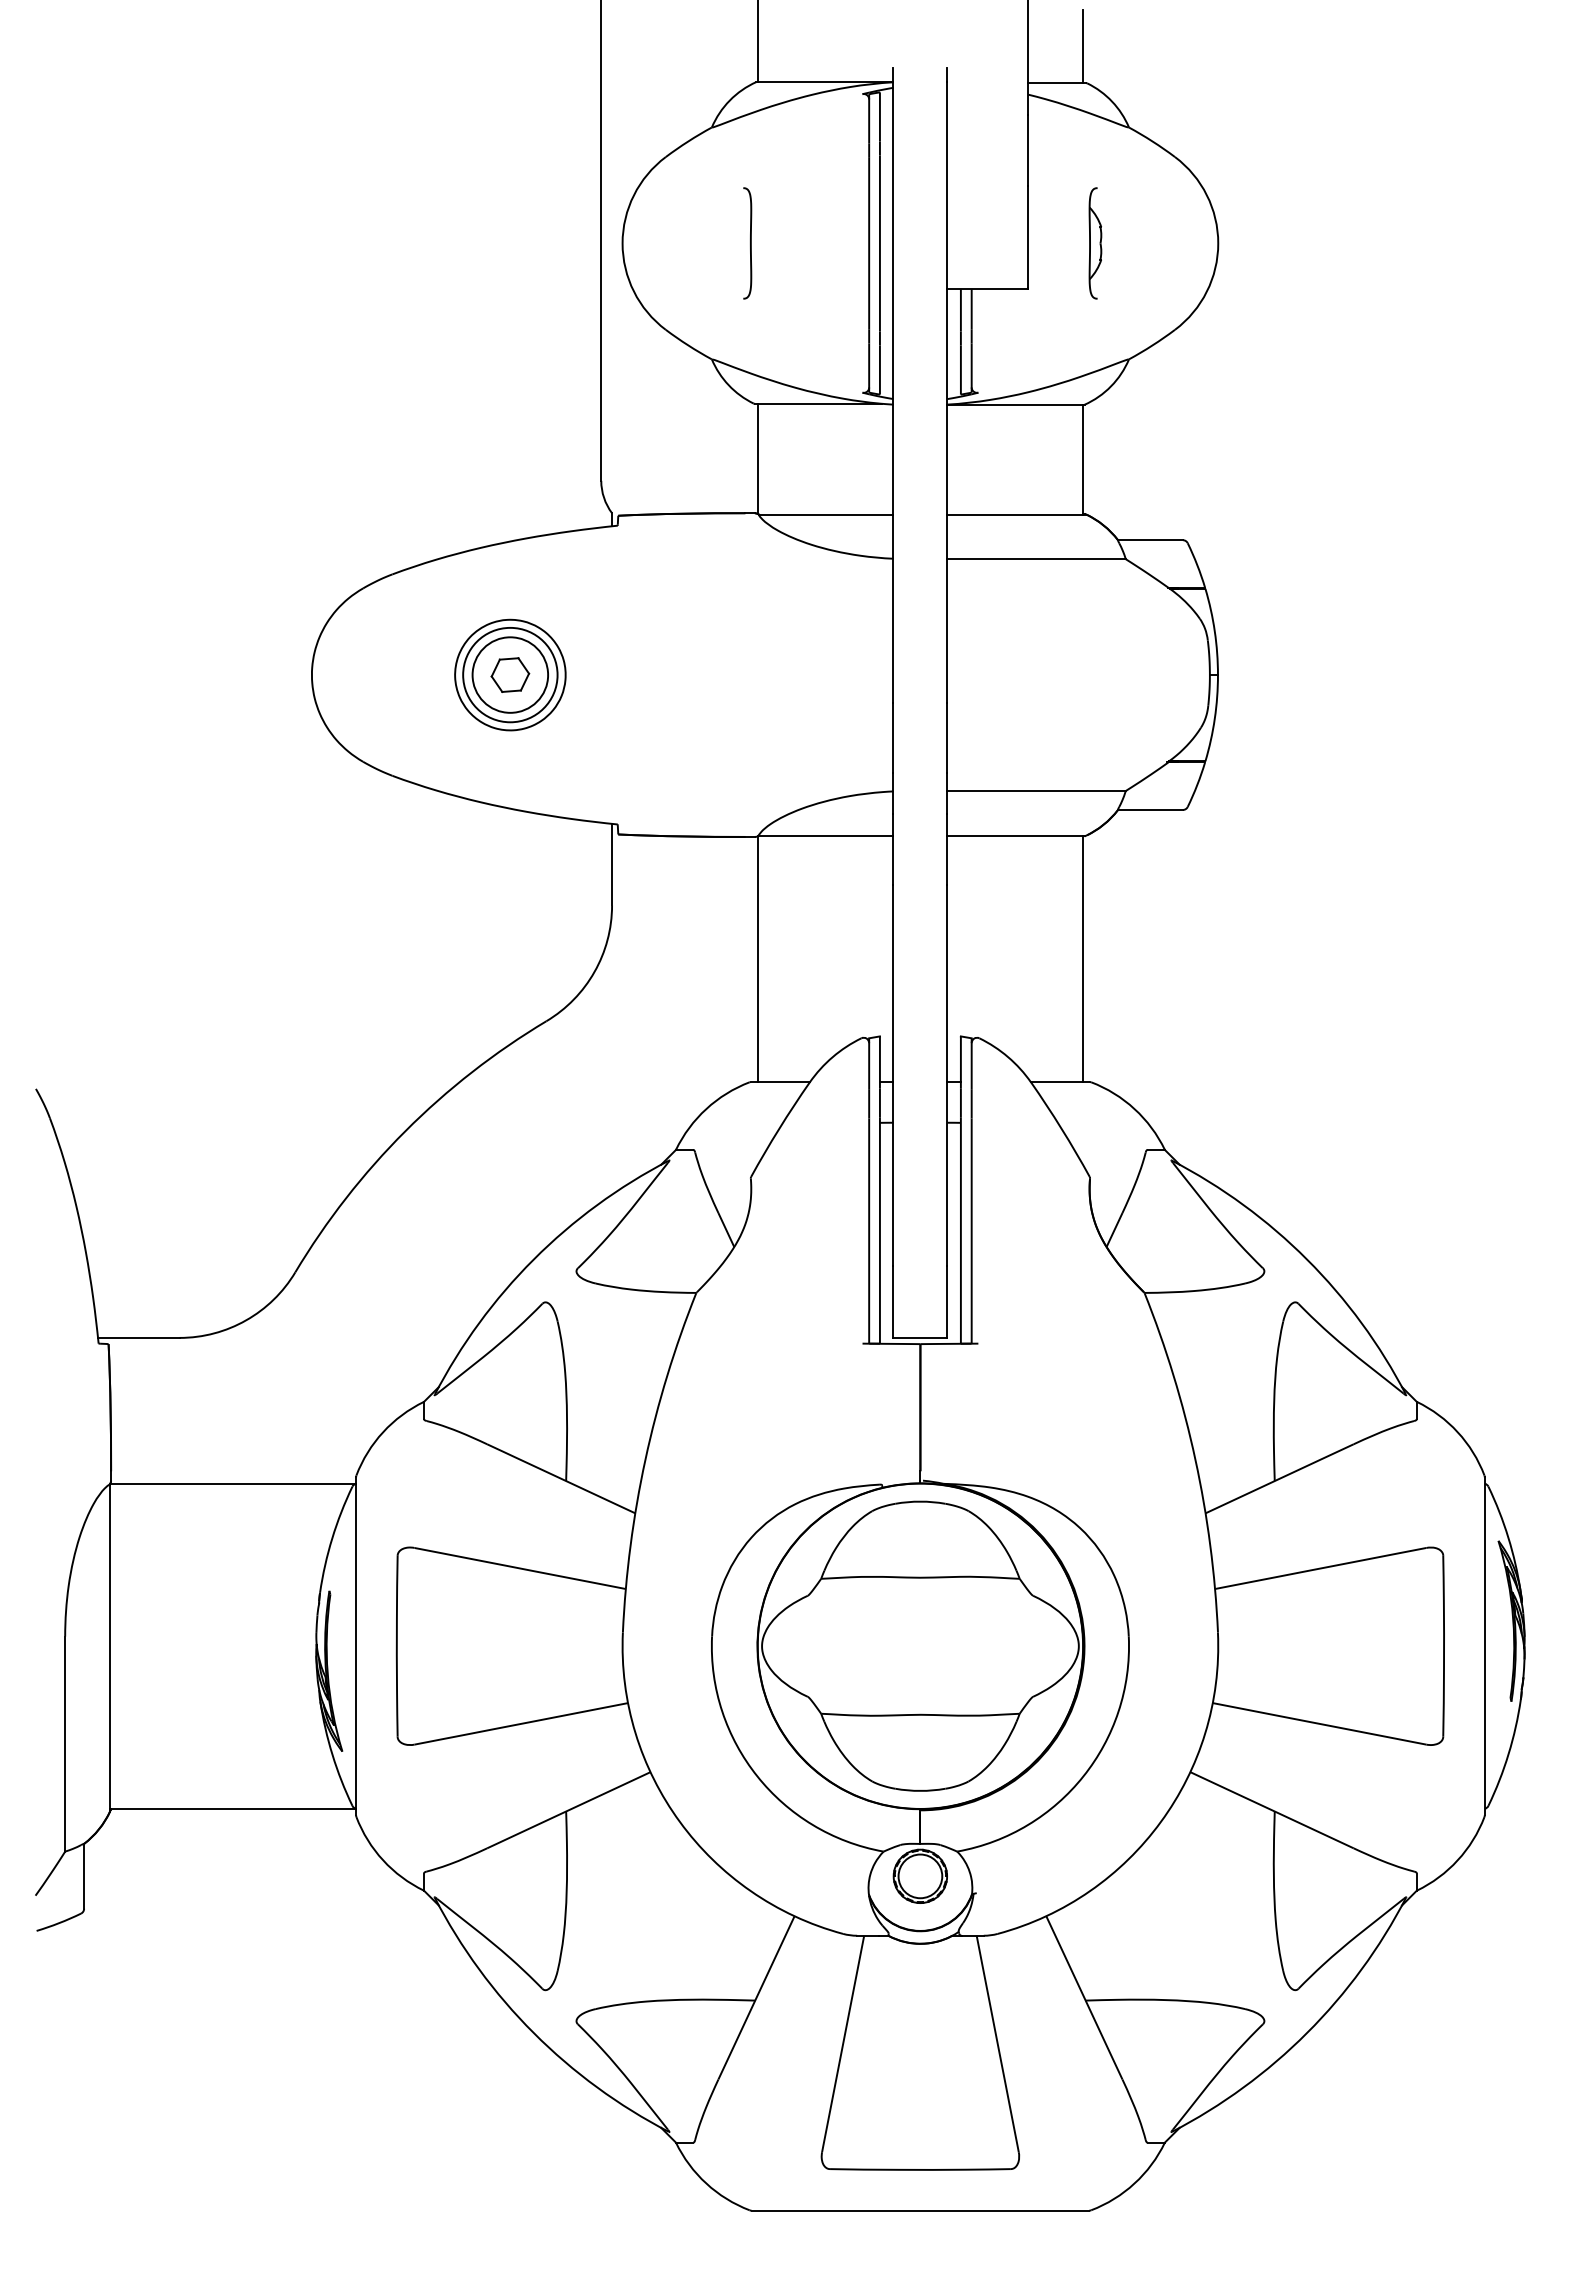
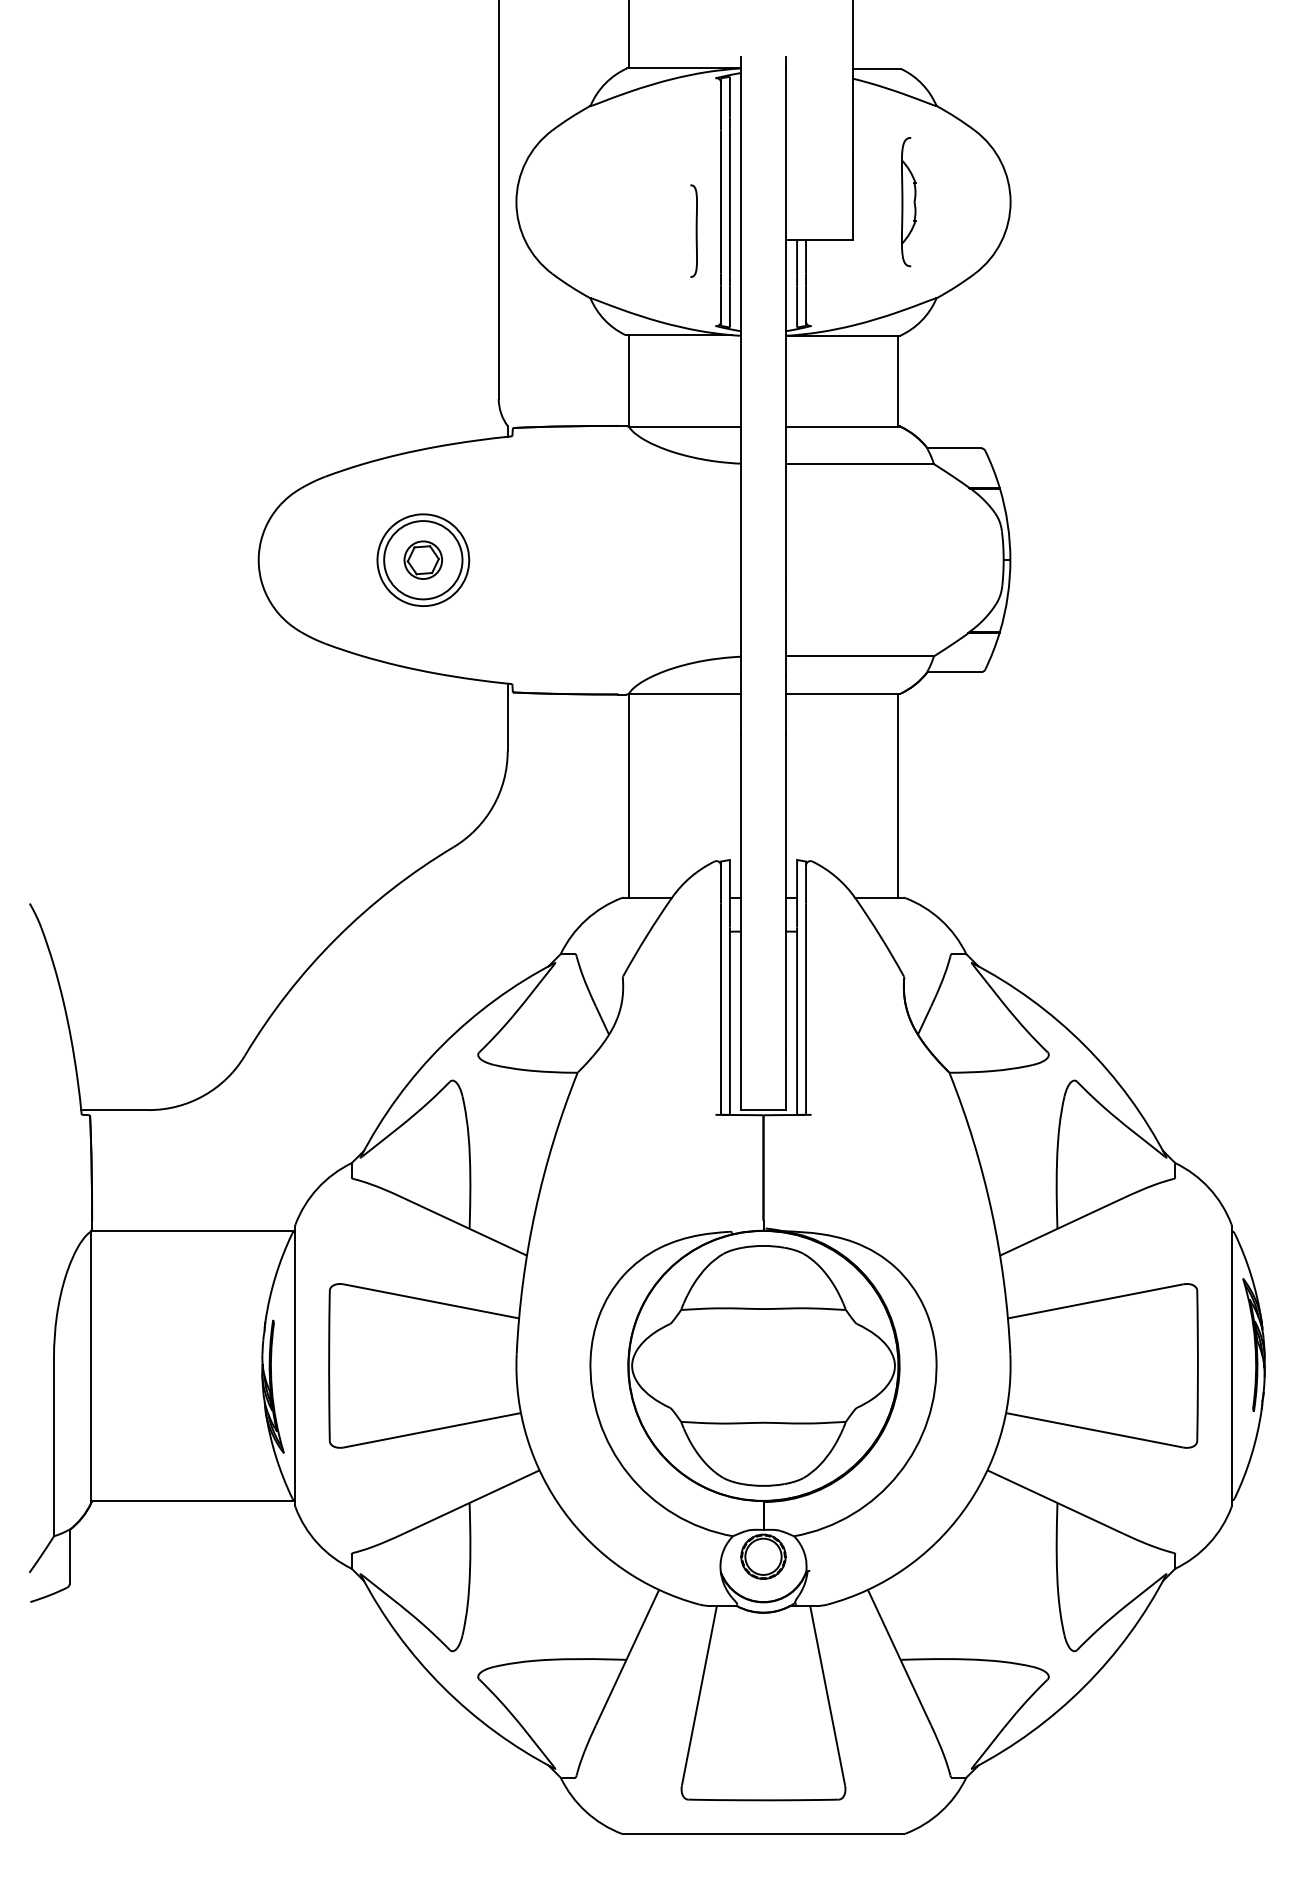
line: (1083, 46) -> (898, 38), removed
curve: (750, 243) -> (696, 231), moved
part: (1095, 243) -> (908, 202), size x1.4
circle: (510, 674) -> (423, 559), size x0.6

